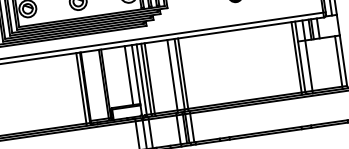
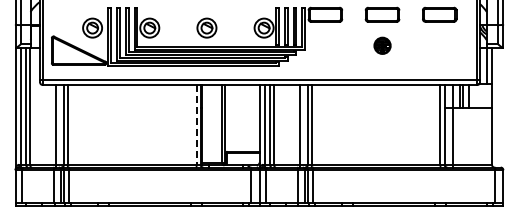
line: (338, 62) -> (486, 137), removed
line: (129, 75) -> (251, 118), removed
line: (81, 87) -> (196, 124), solid -> dashed

